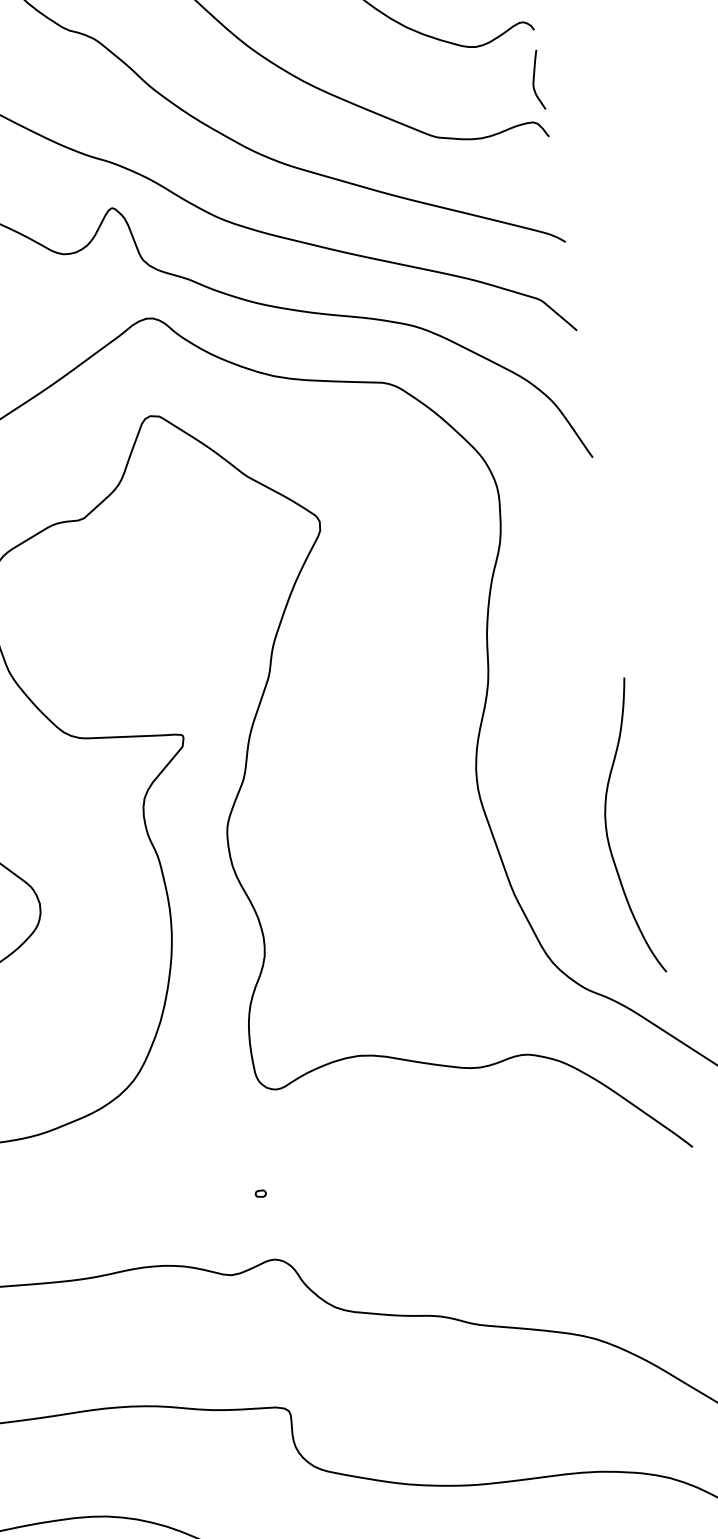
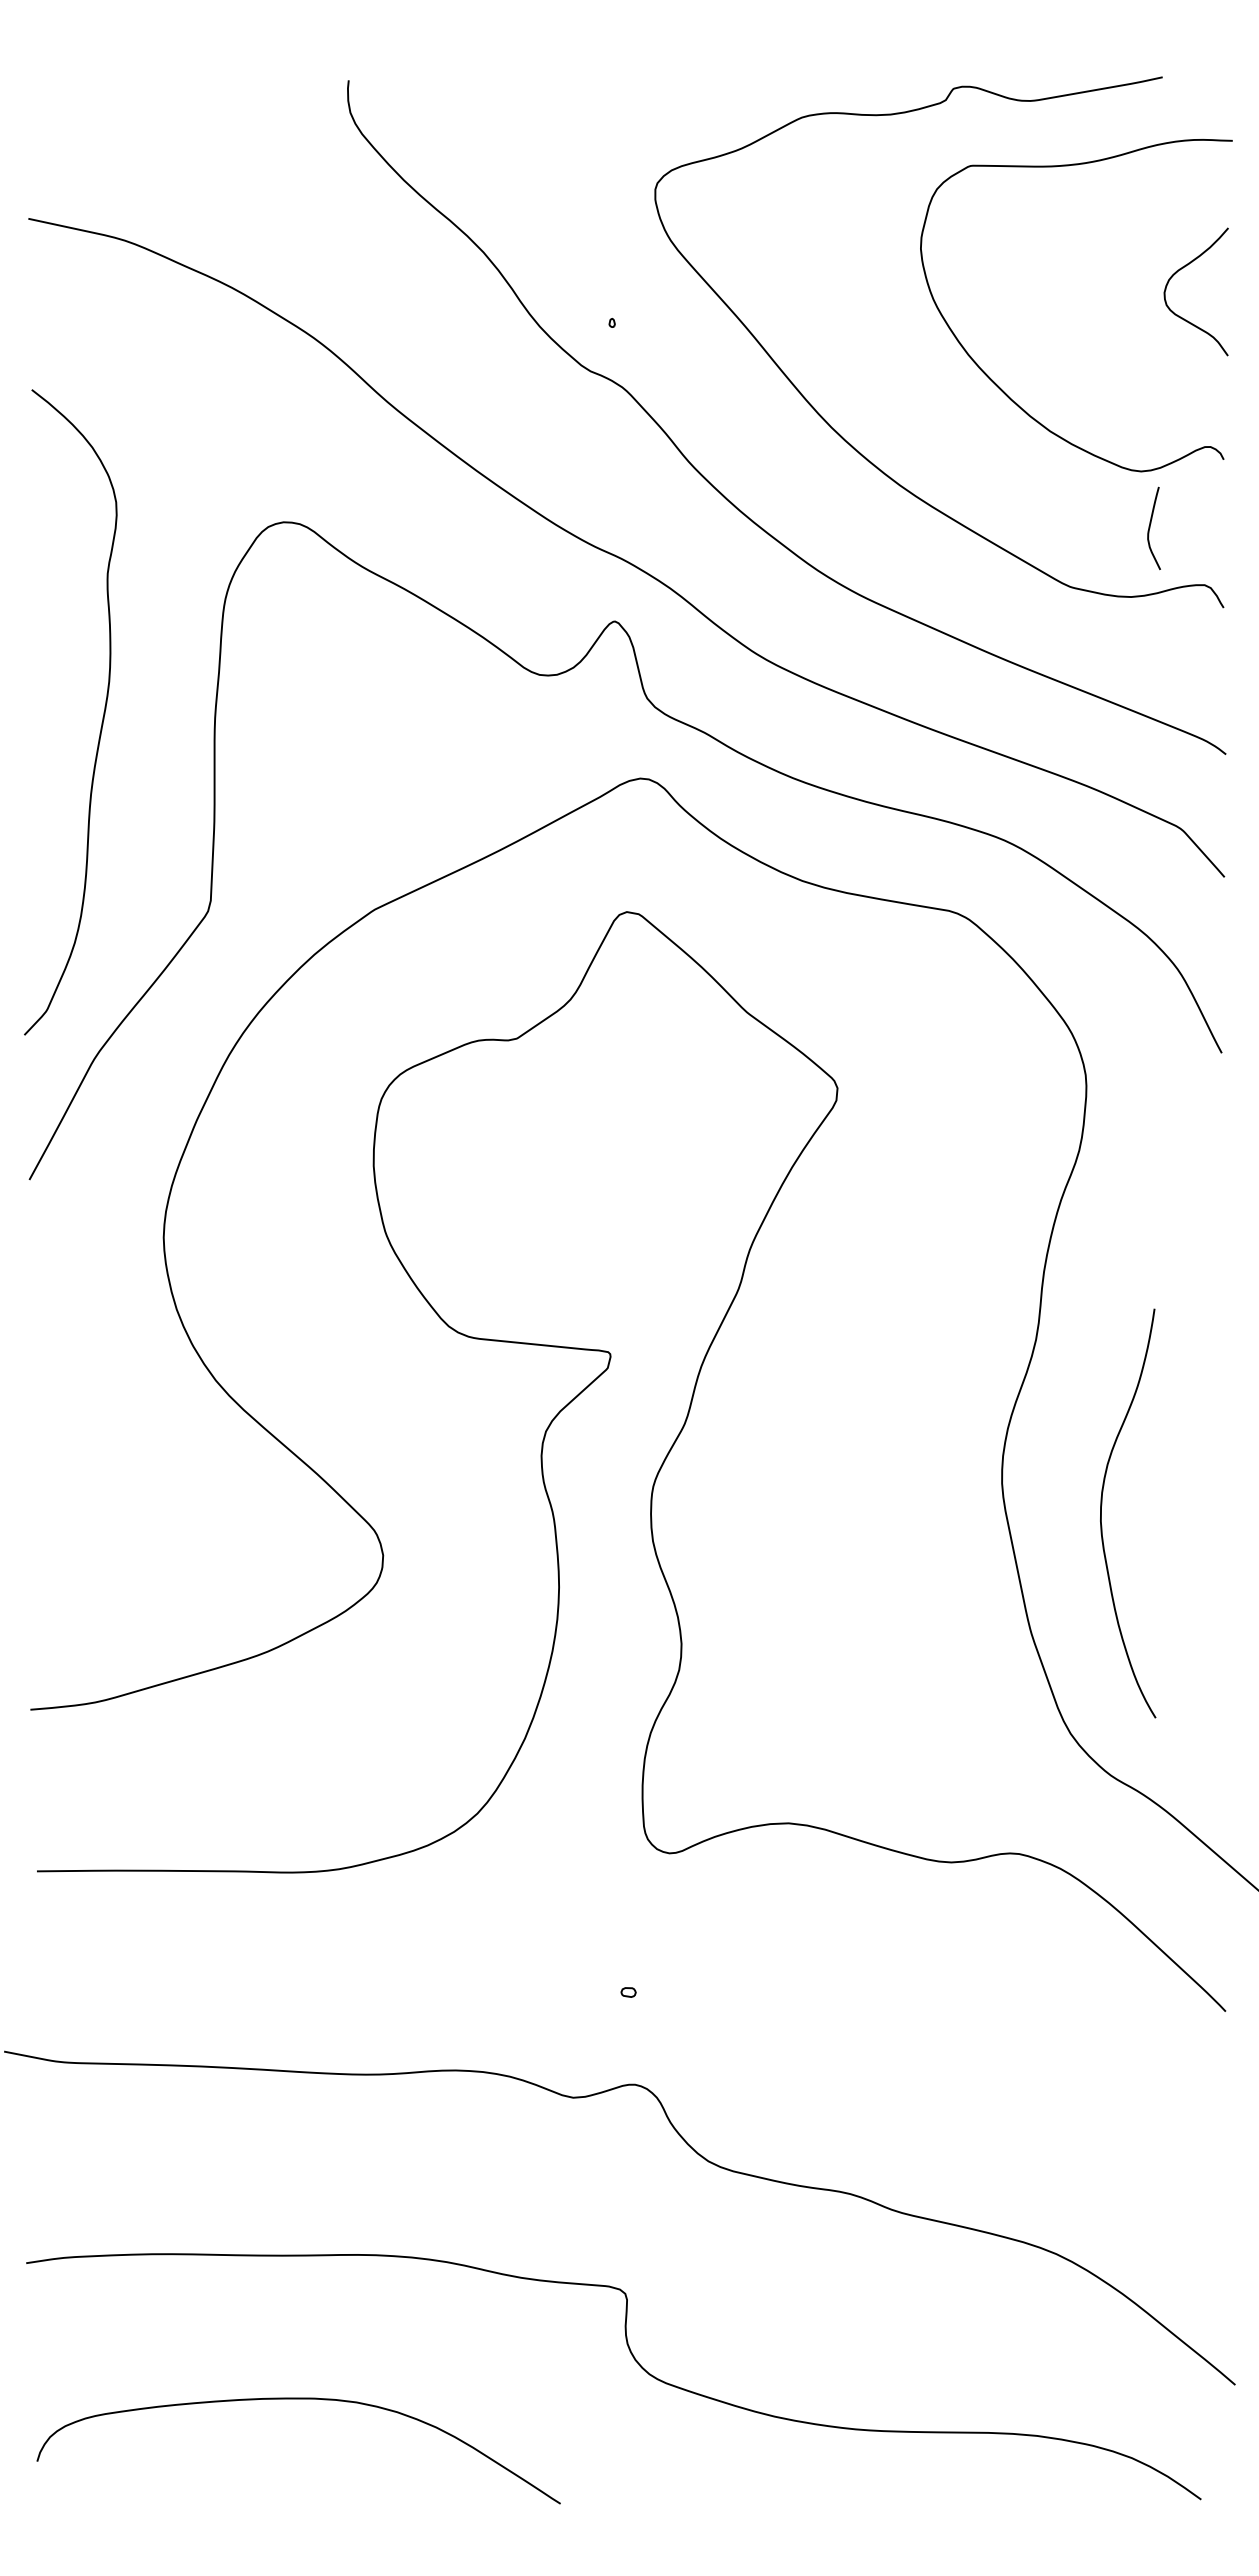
curve: (534, 80) -> (1150, 528), moved
curve: (606, 830) -> (1101, 1513), moved

